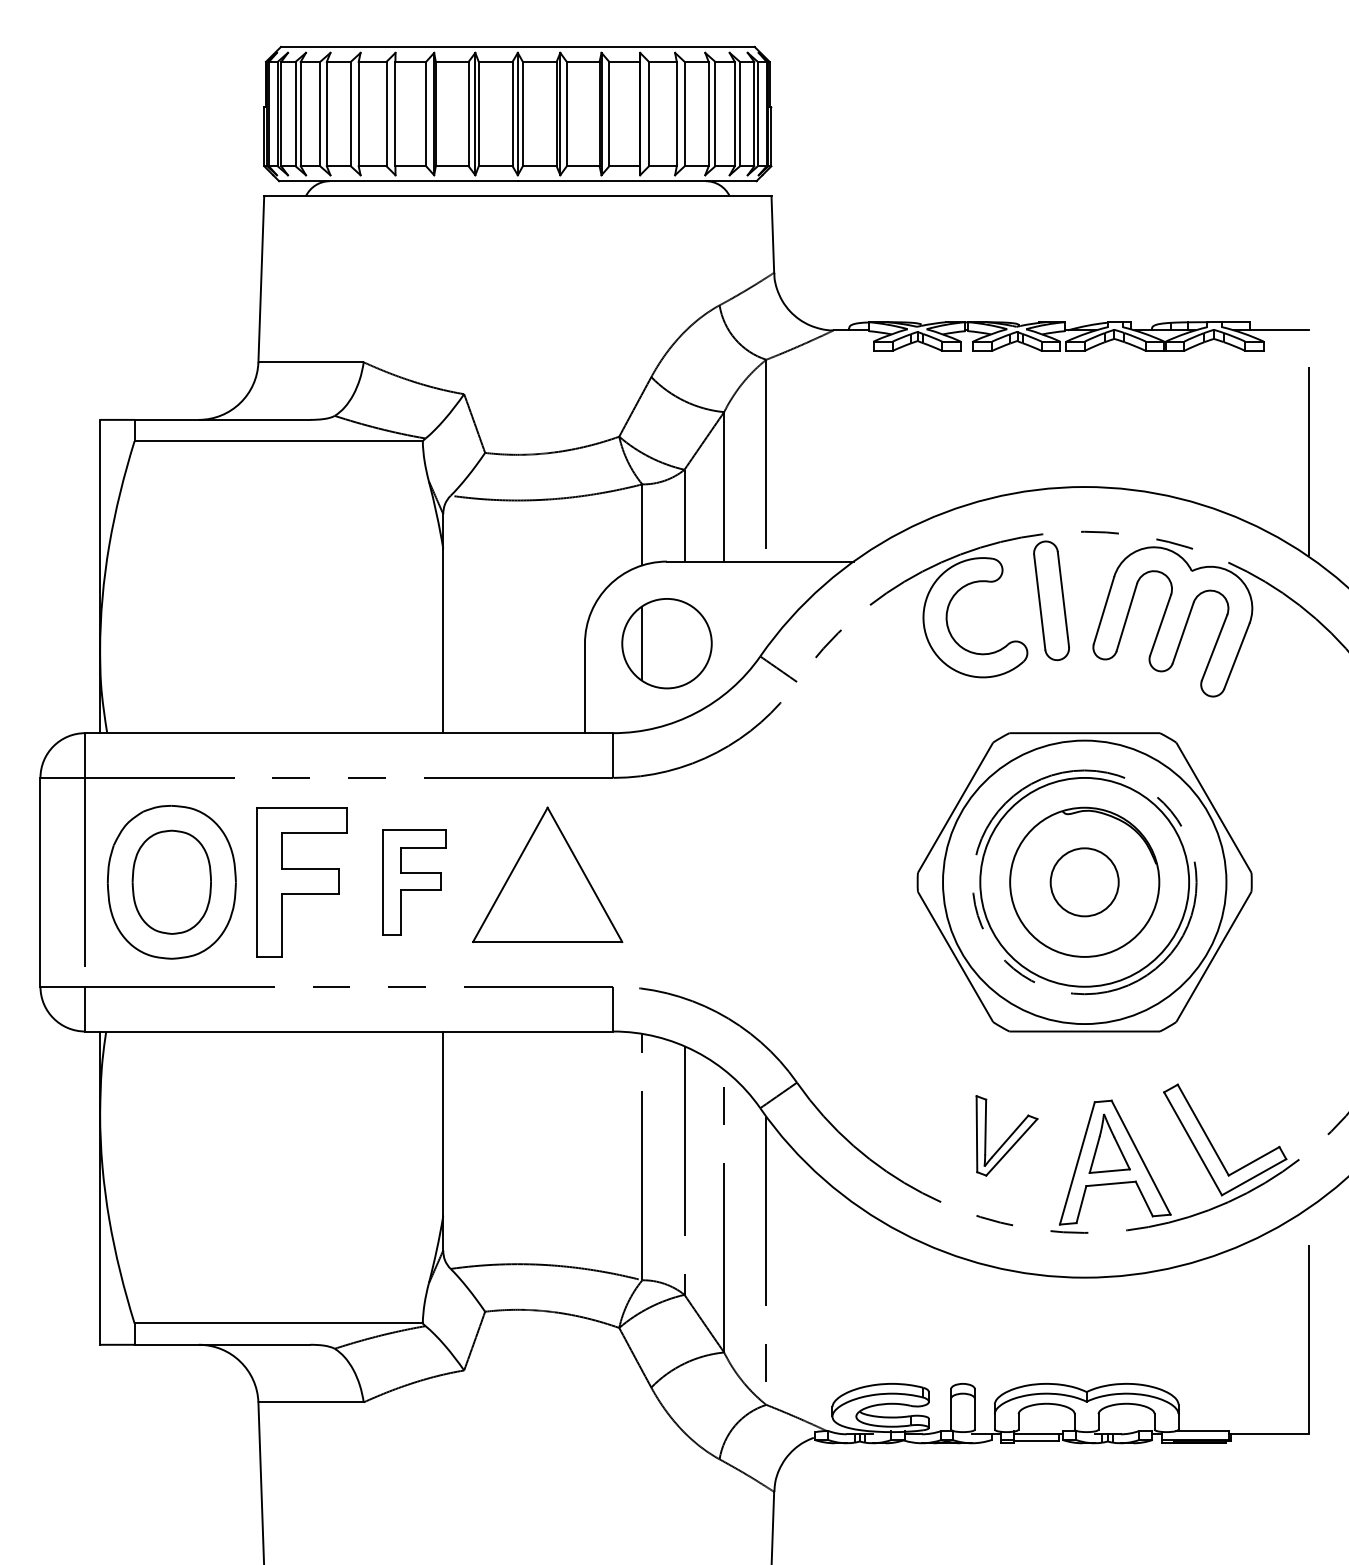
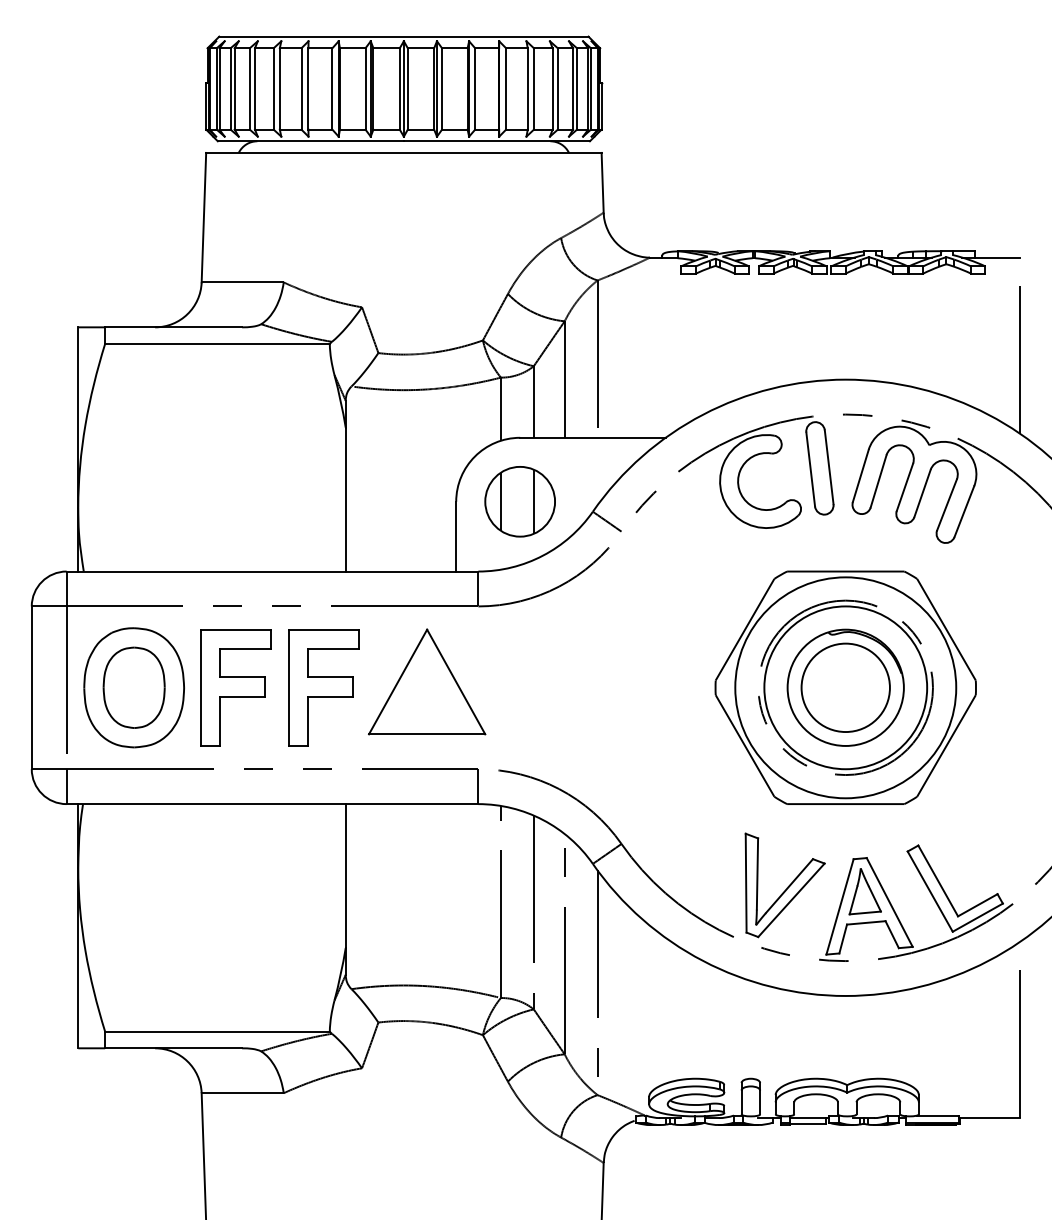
line: (684, 643) -> (533, 501), added
part: (414, 882) -> (323, 687), size x1.43
circle: (1084, 882) -> (845, 687), size x1.67
part: (1006, 1135) -> (784, 885), size x1.67

